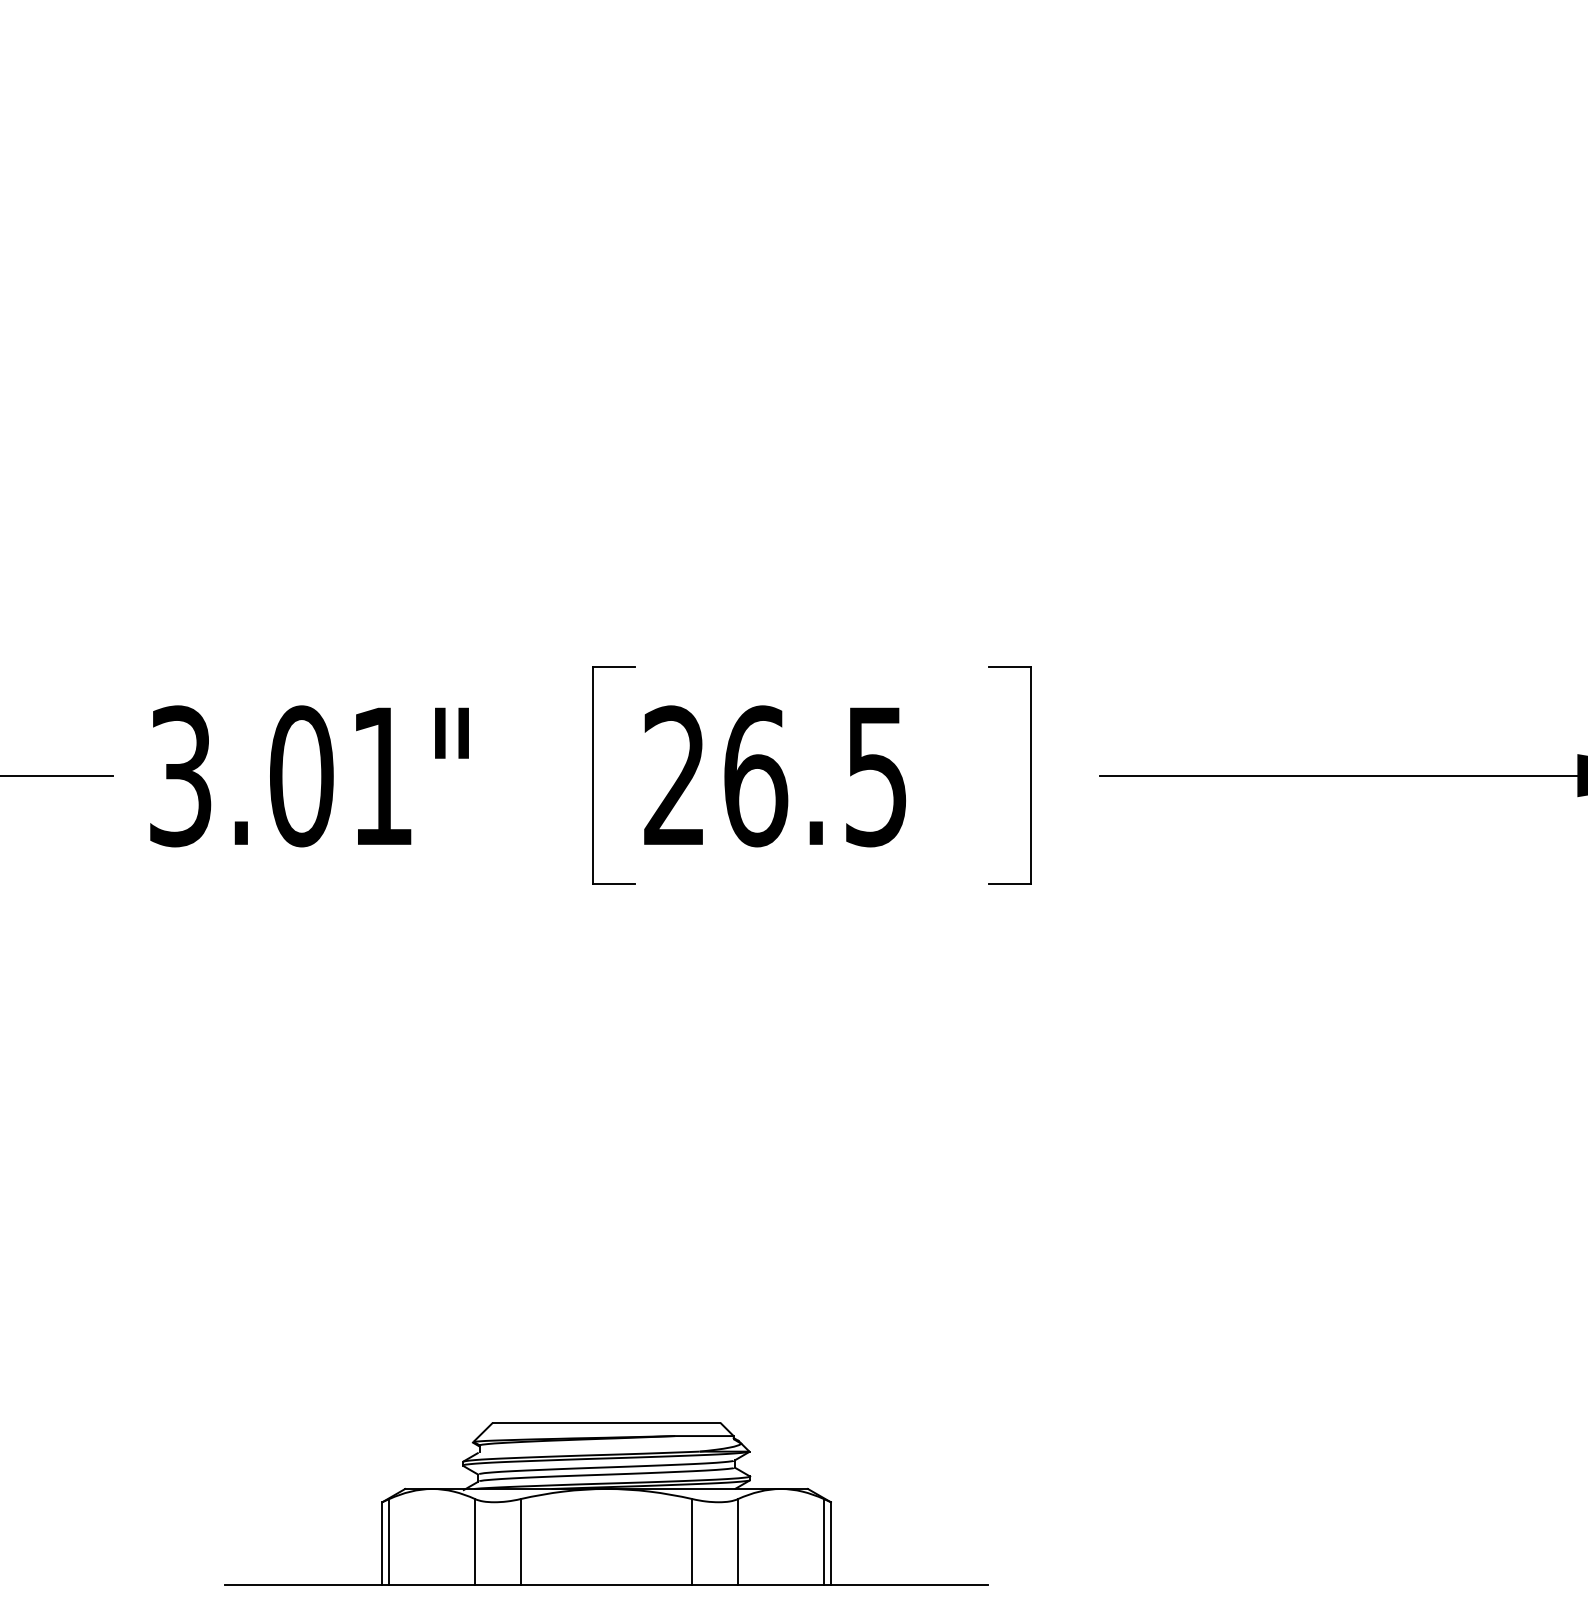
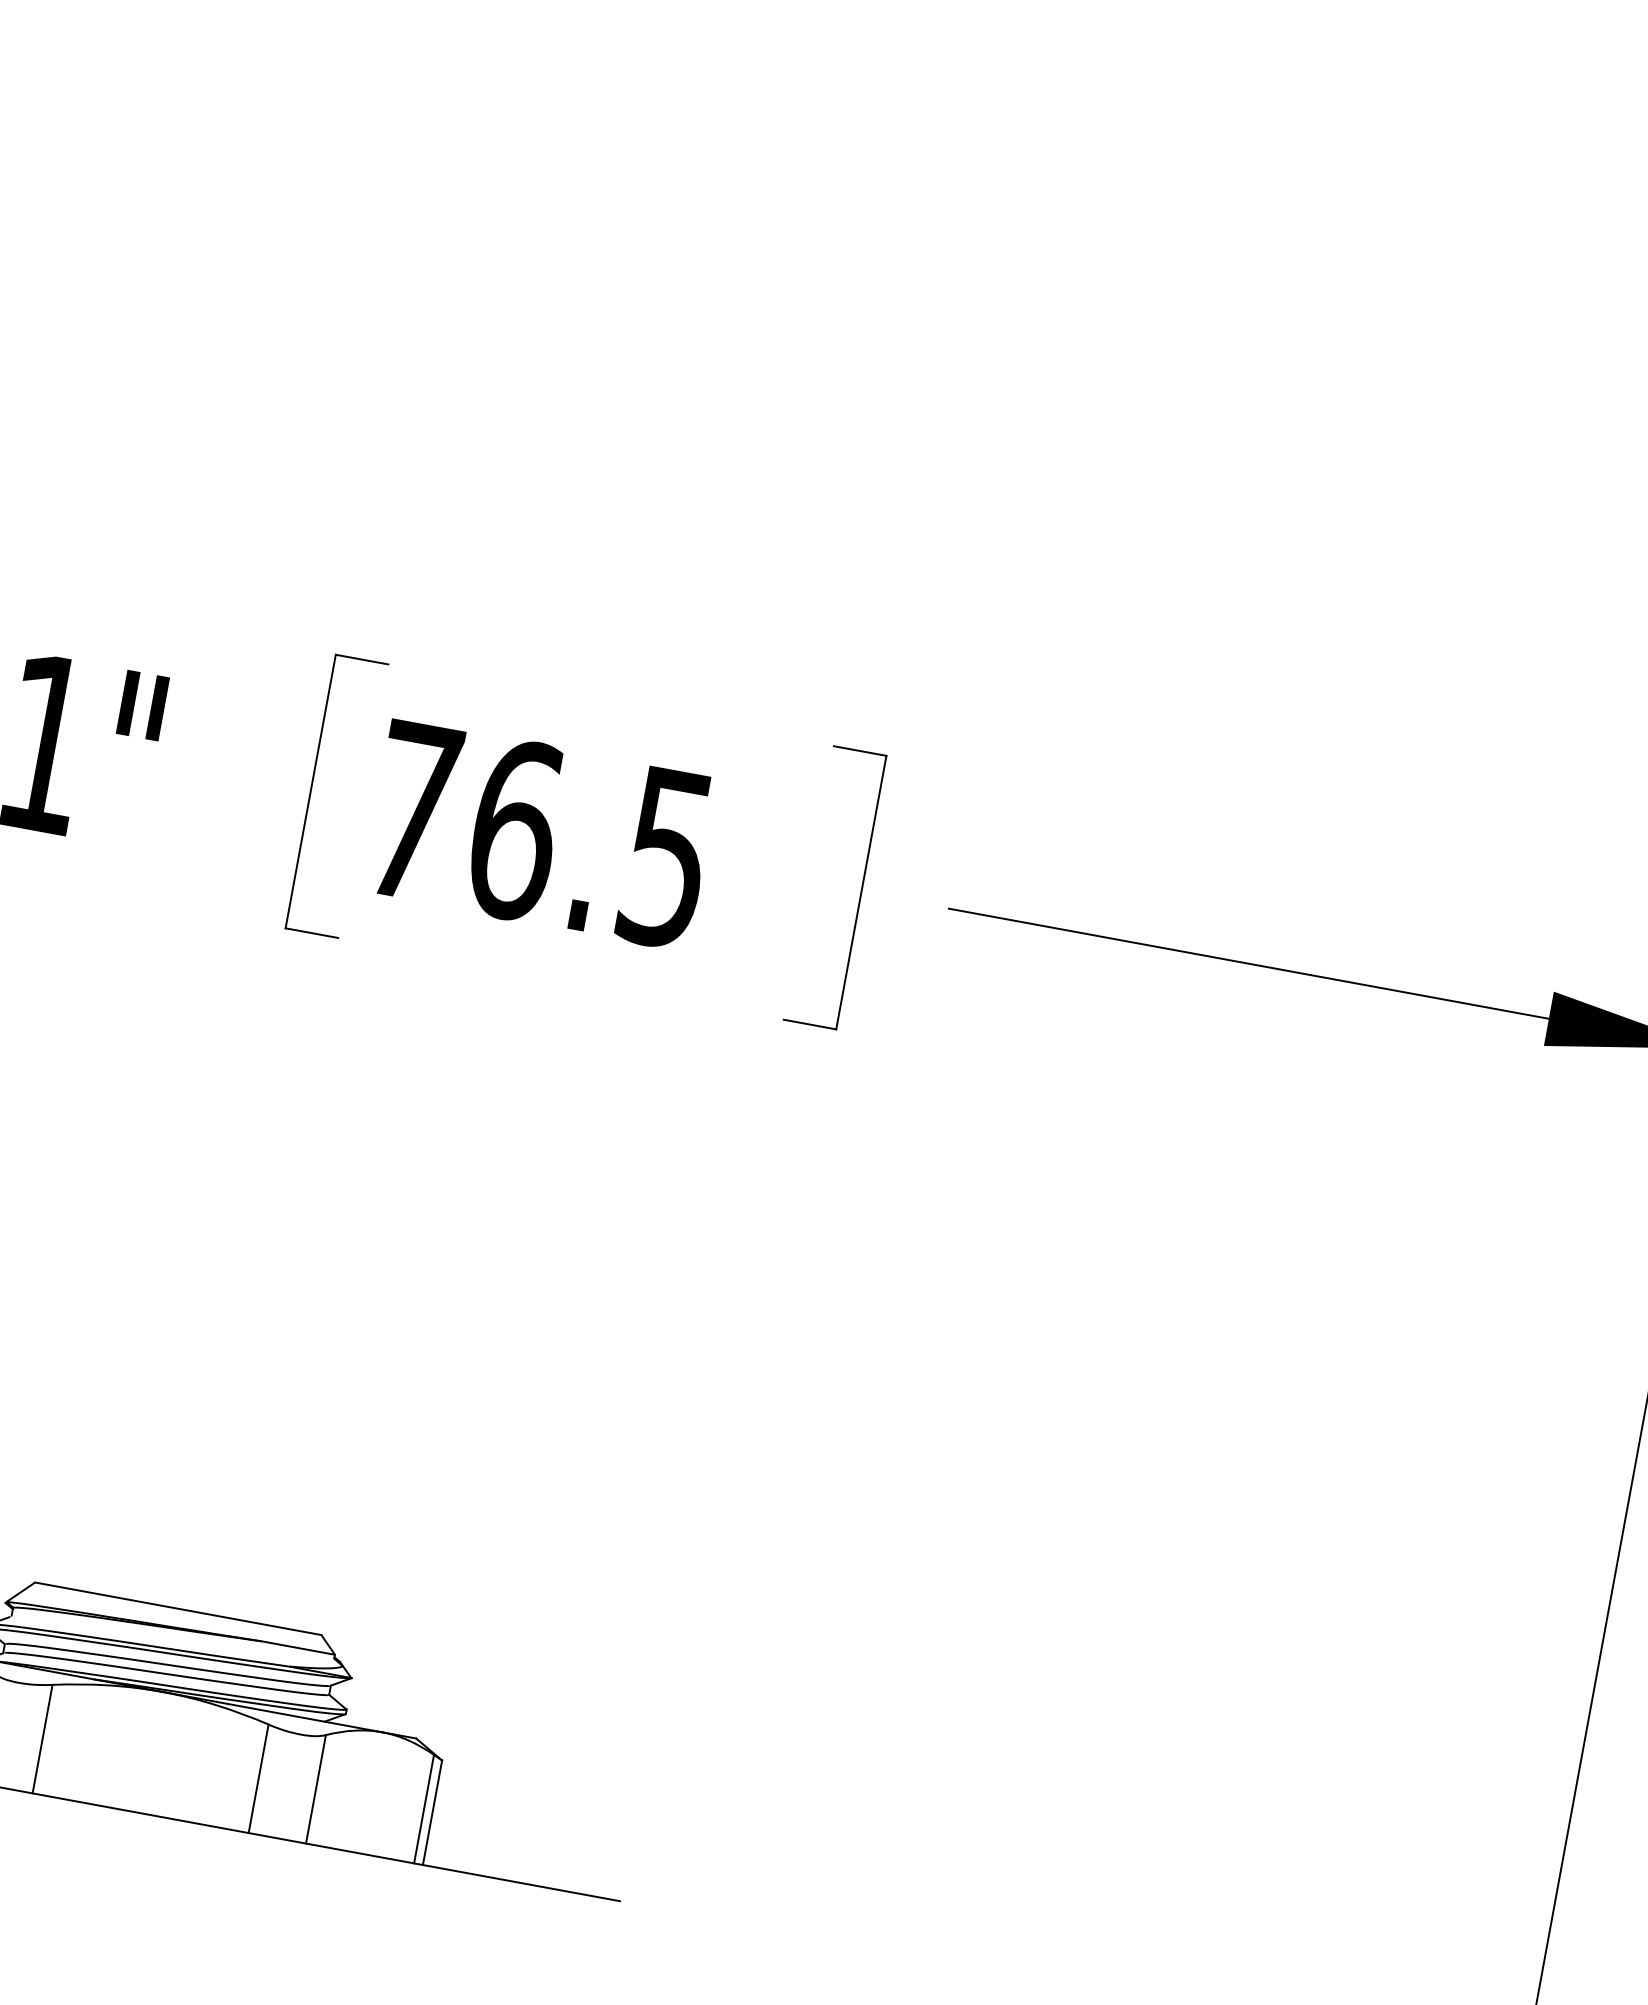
text: (674, 774) -> (413, 808), 26.5 -> 76.5

